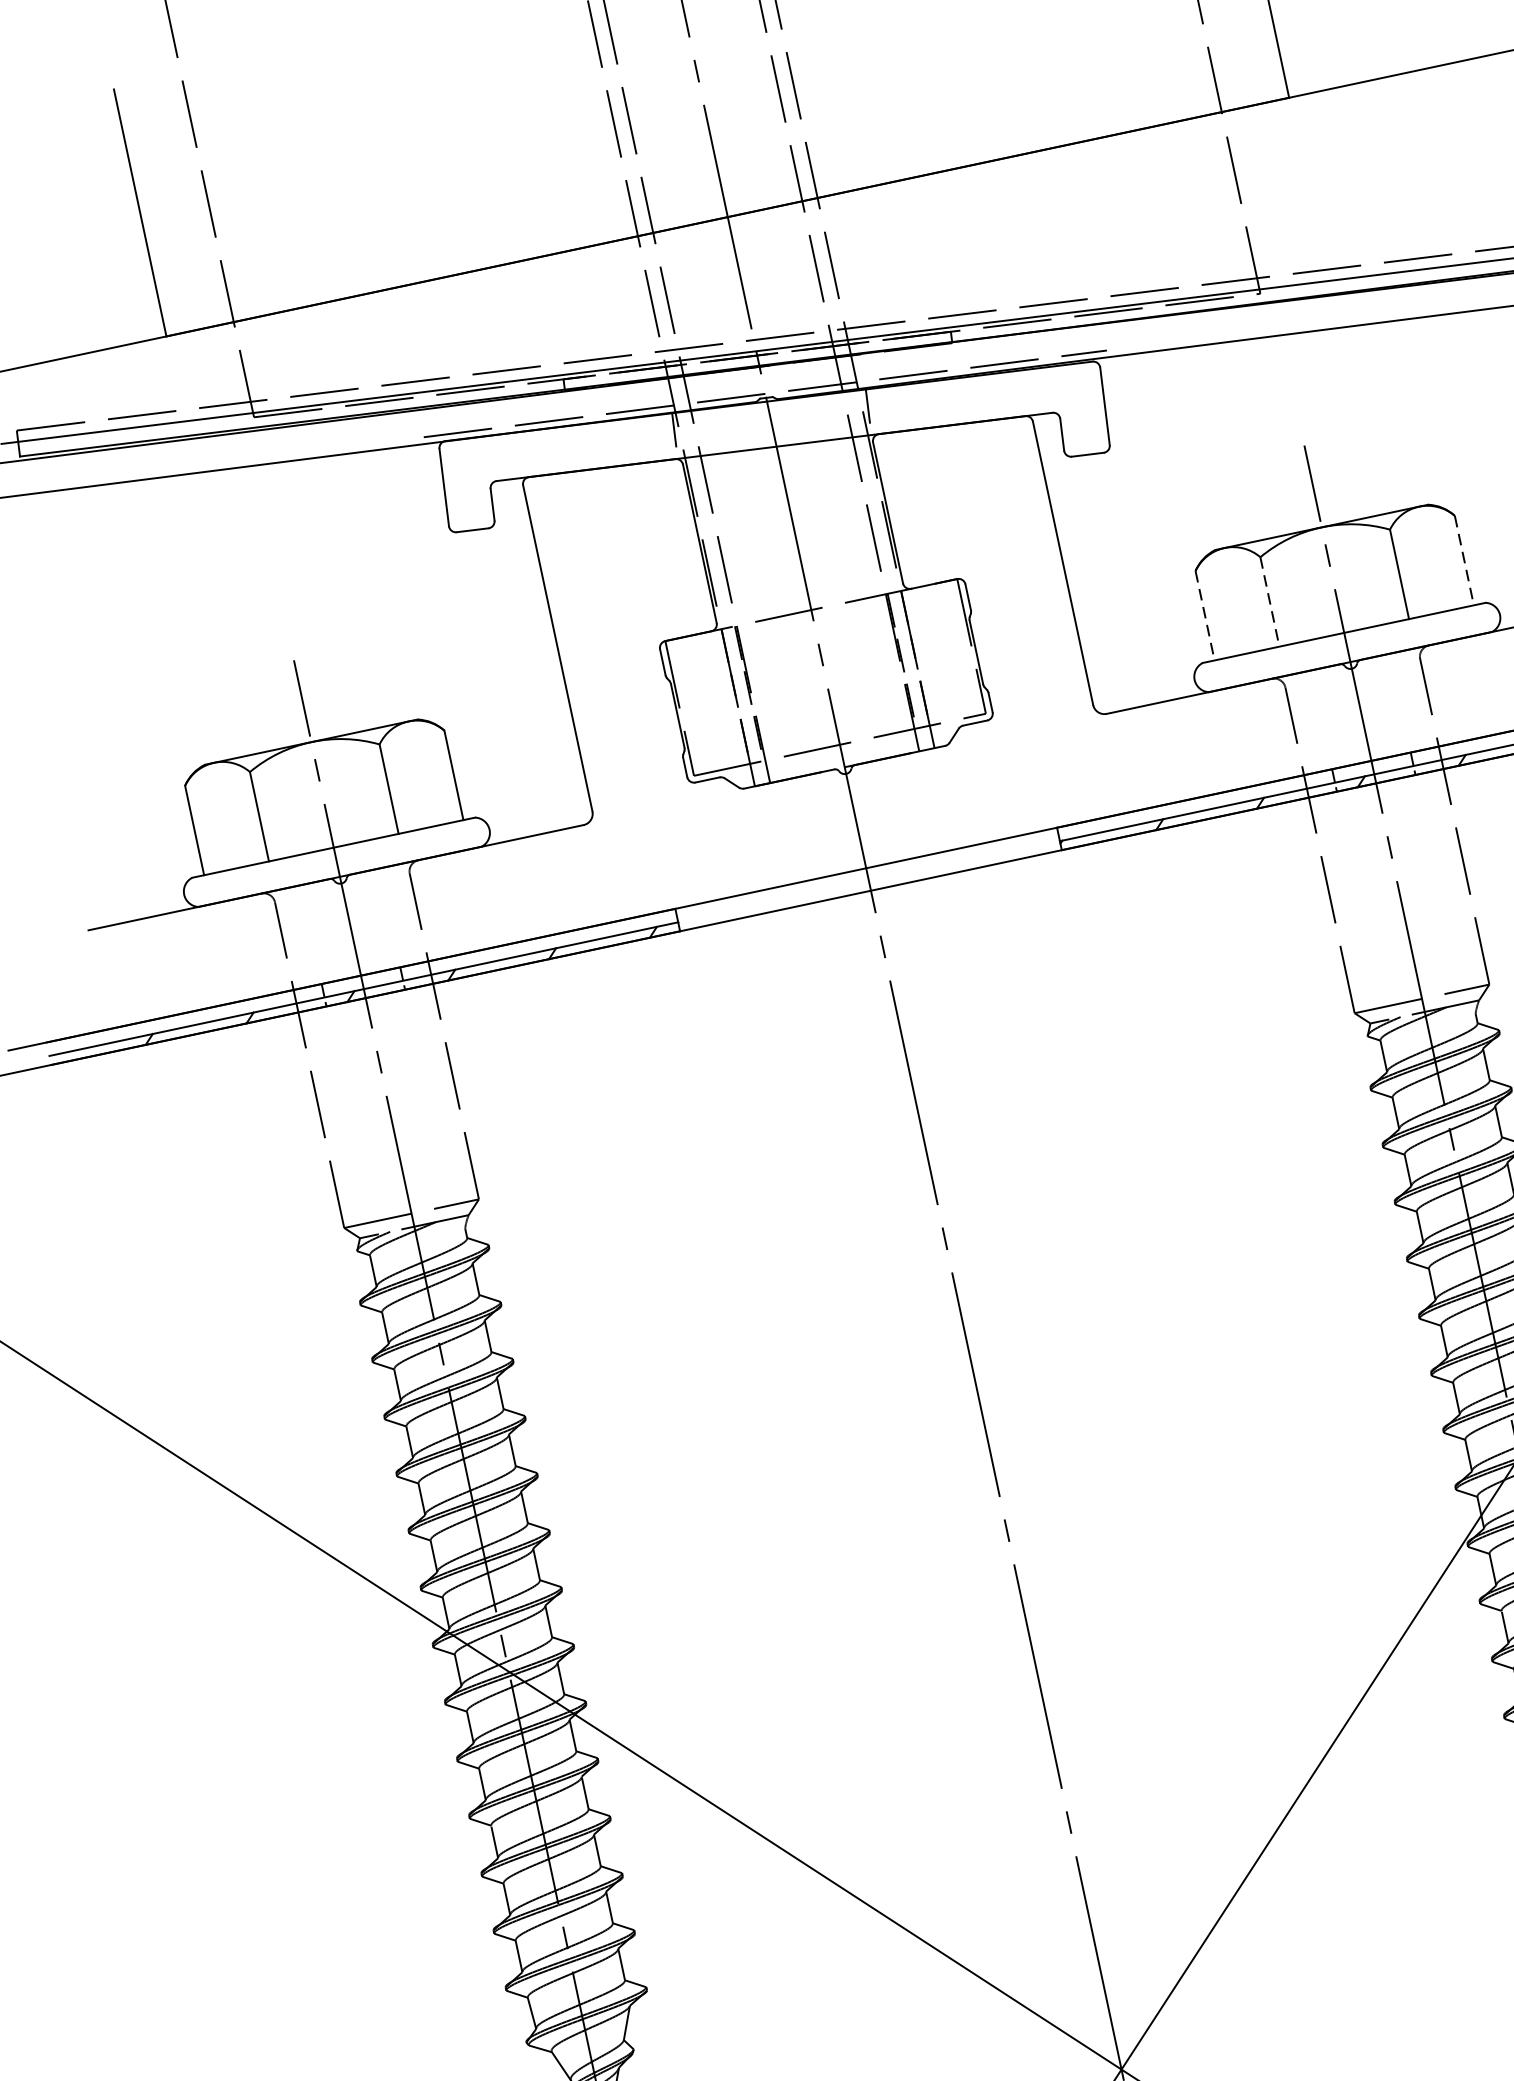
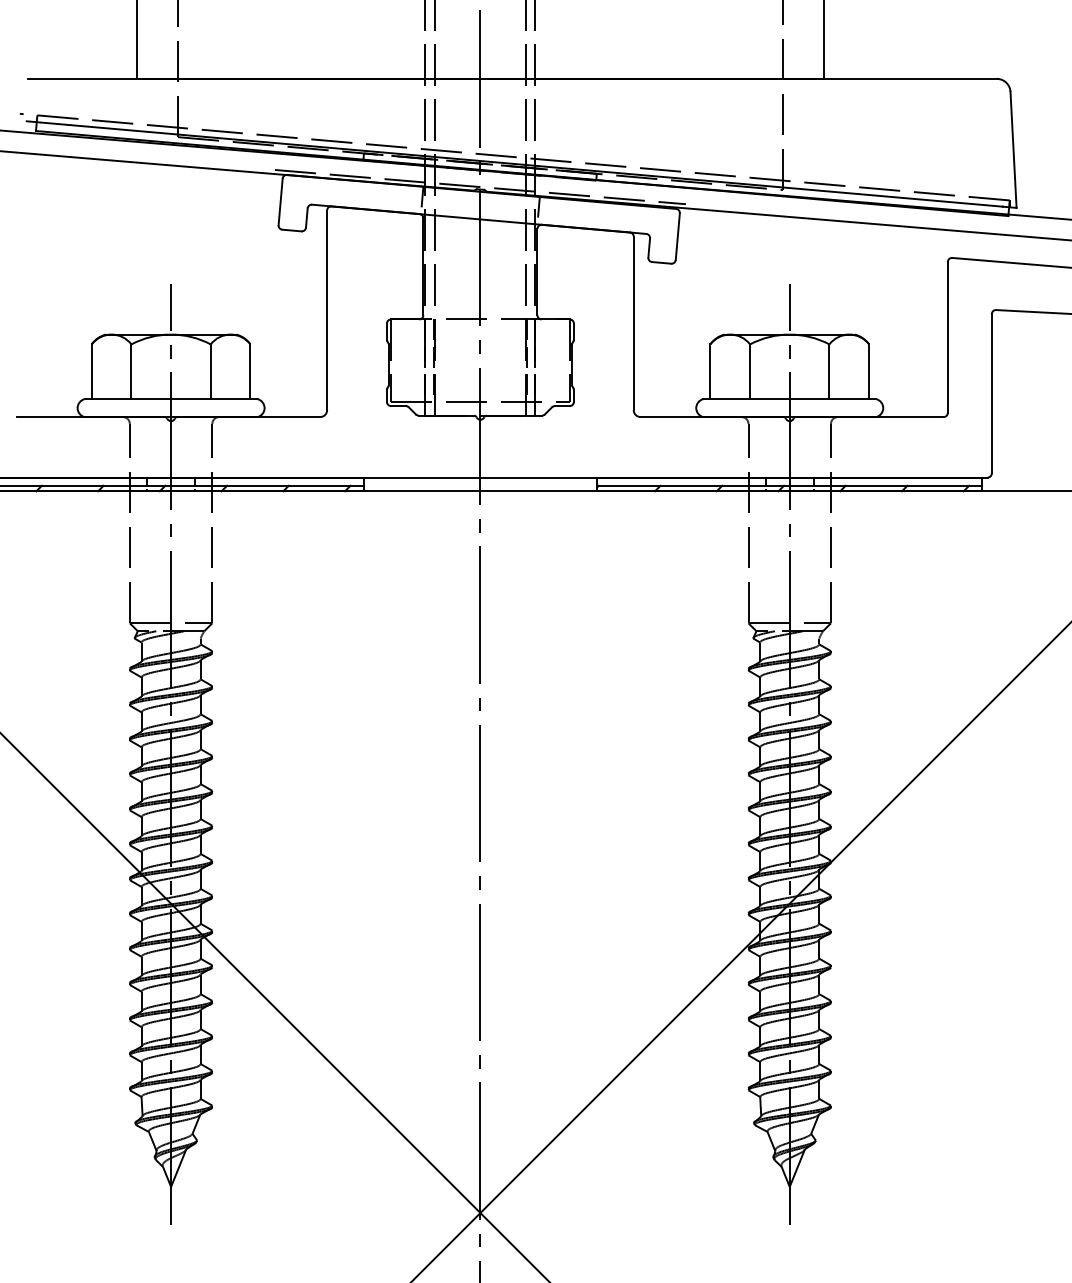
line: (1465, 561) -> (869, 372), dashed -> solid
line: (1270, 602) -> (750, 372), dashed -> solid
line: (1205, 616) -> (710, 372), dashed -> solid

